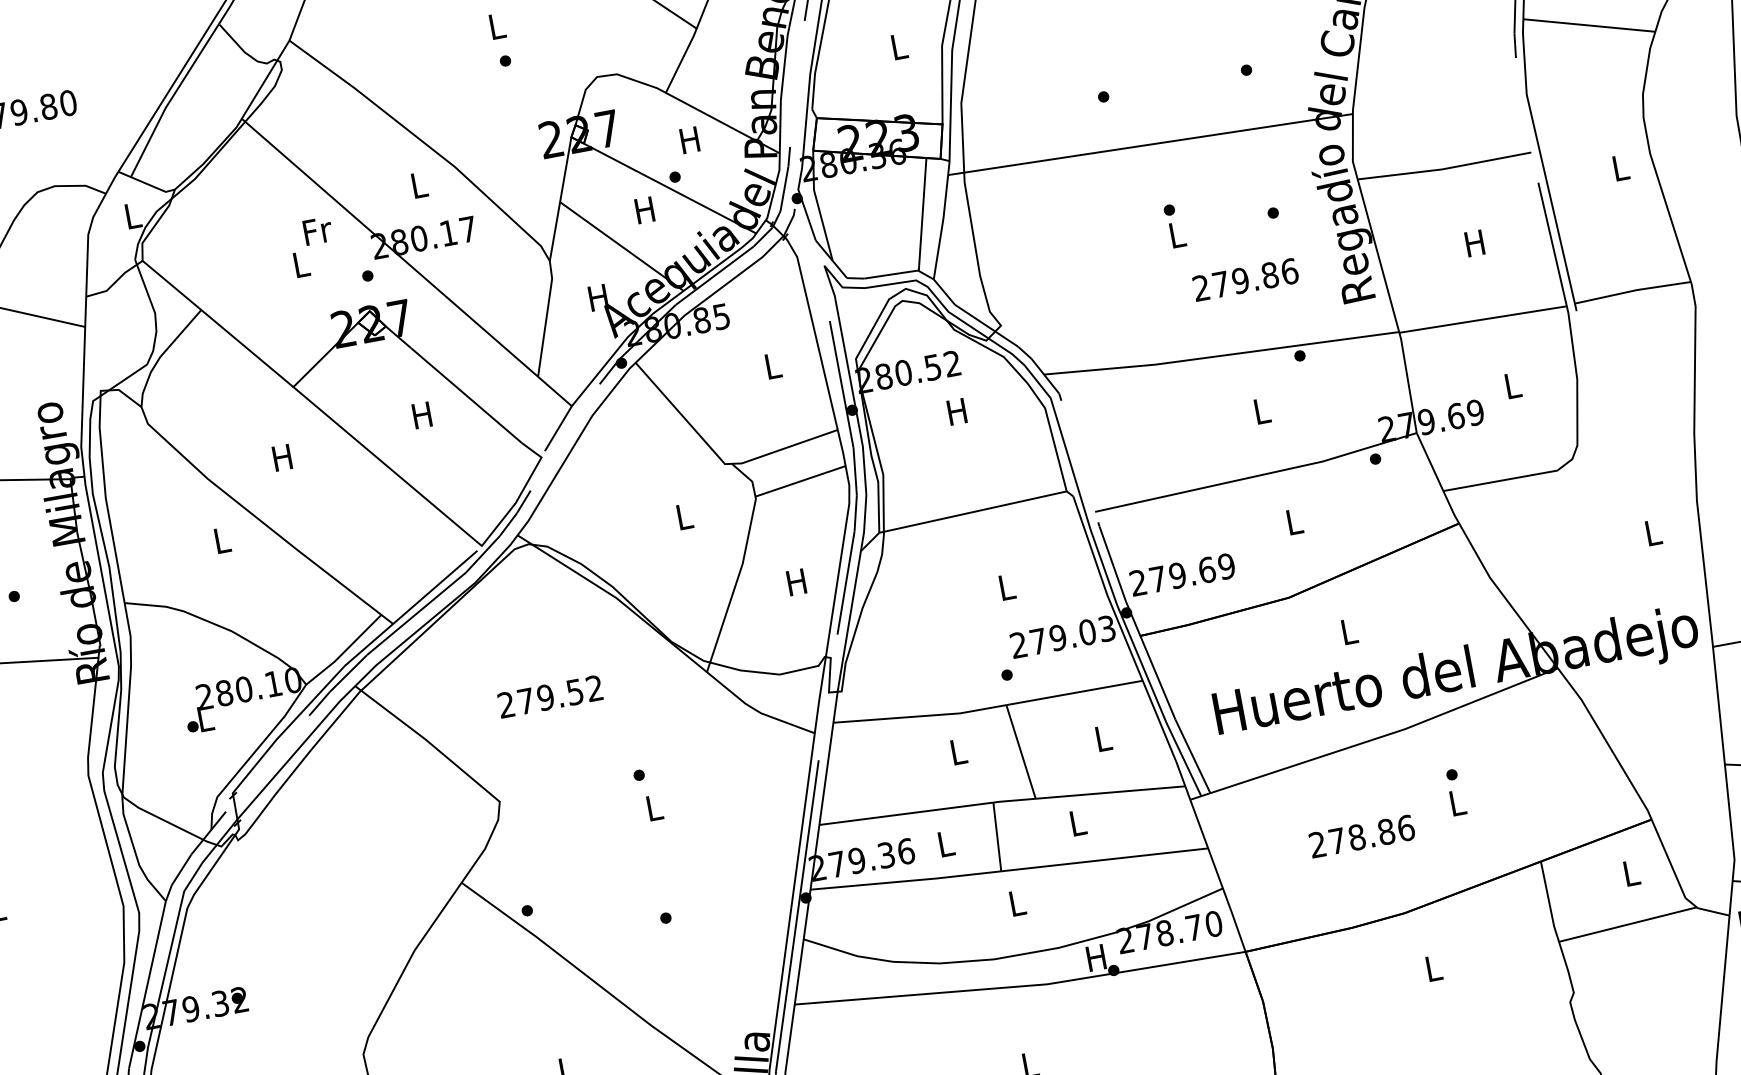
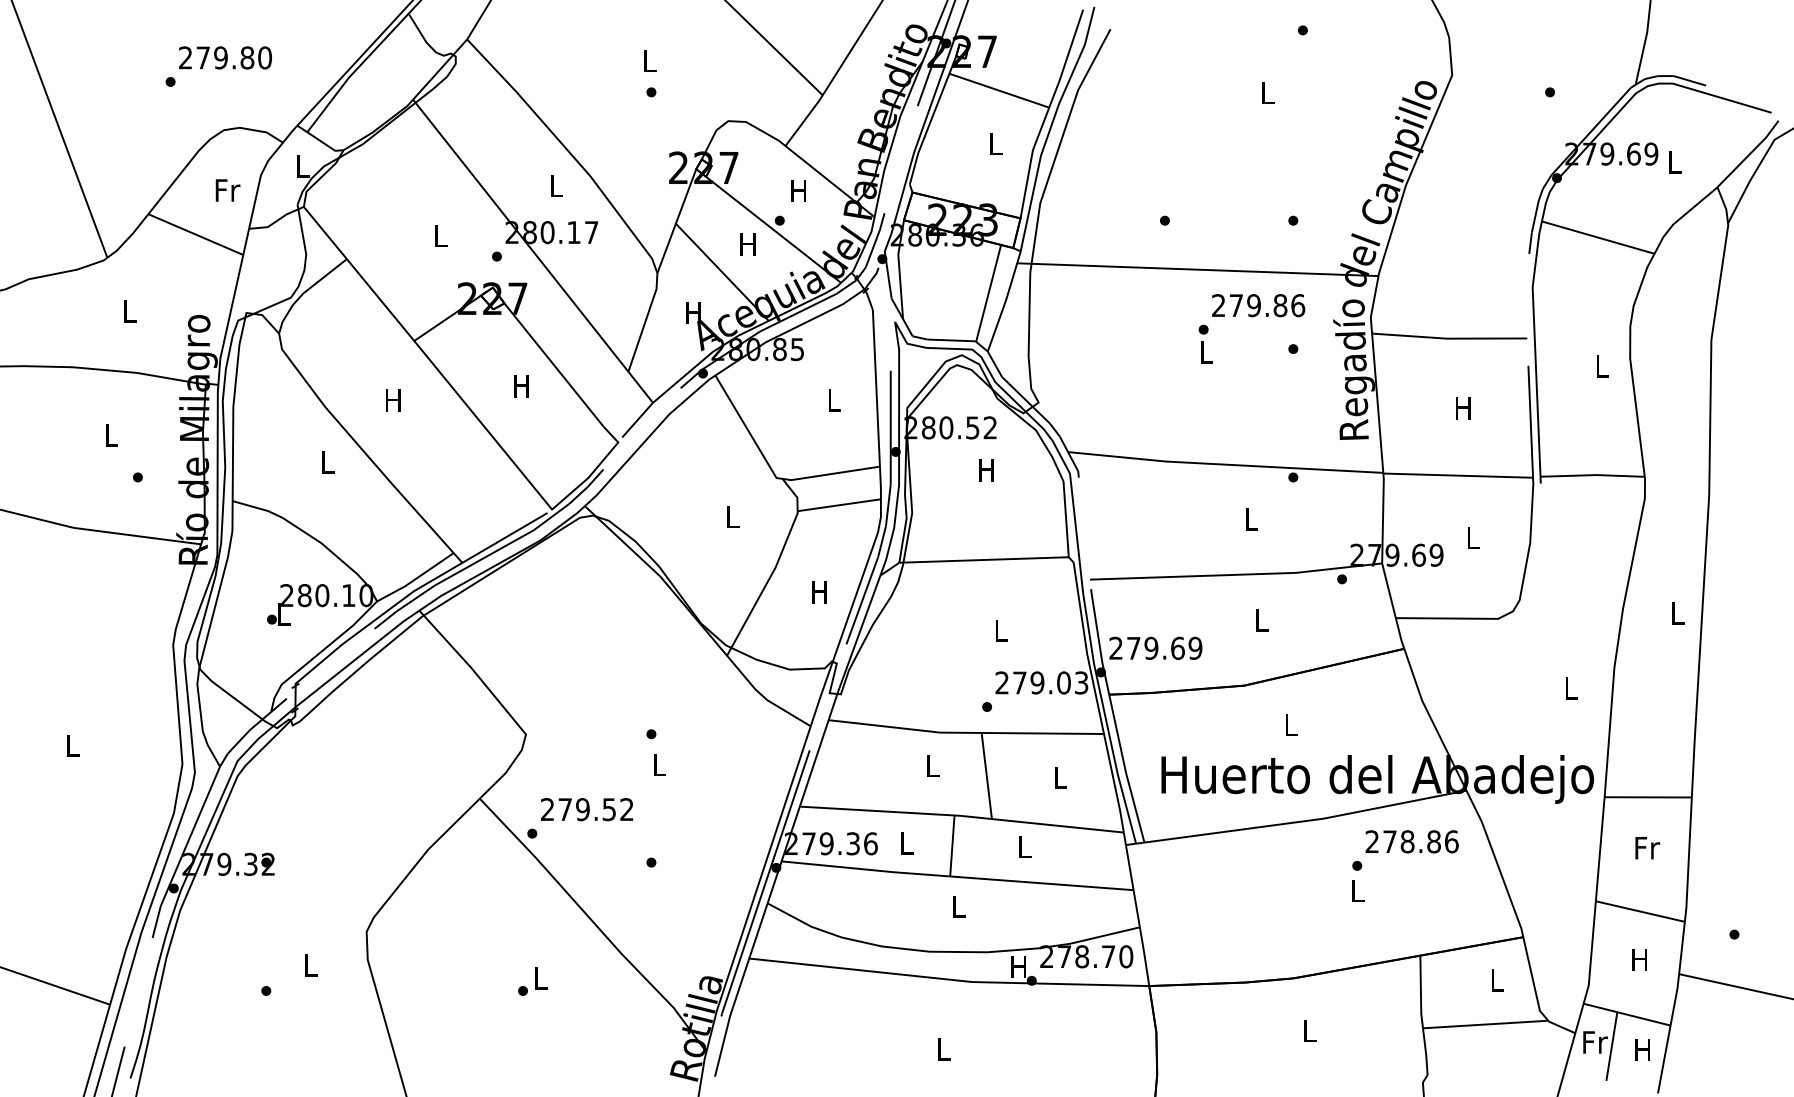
text: (317, 231) -> (227, 190), moved
text: (1245, 279) -> (1258, 305), moved
text: (550, 696) -> (587, 809), moved
text: (1361, 836) -> (1411, 841), moved

